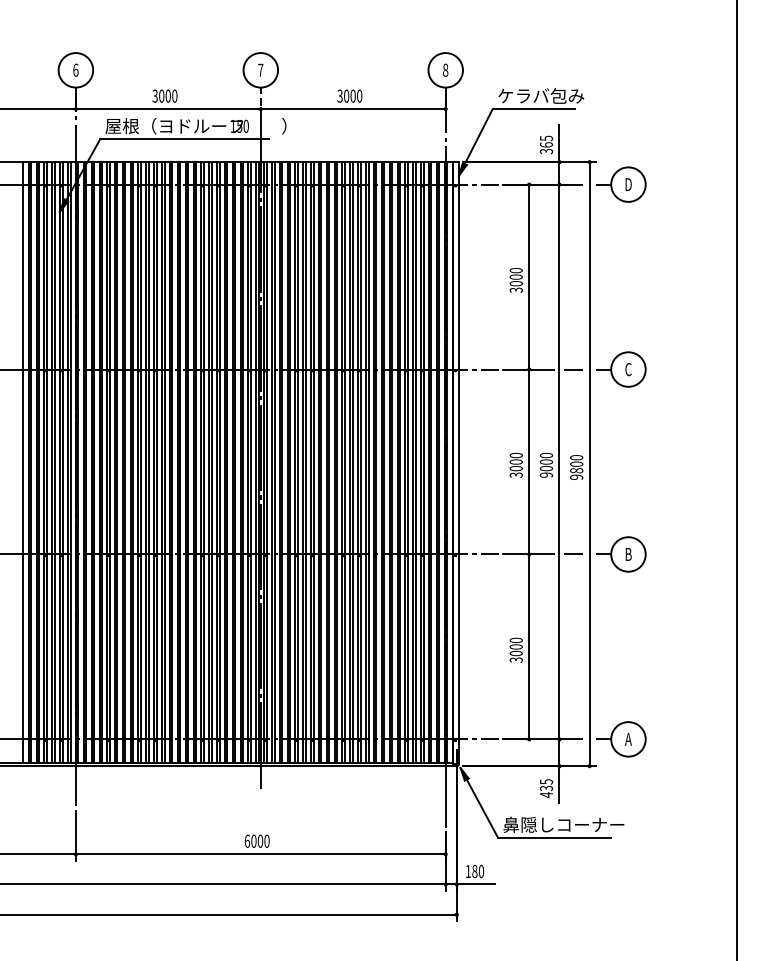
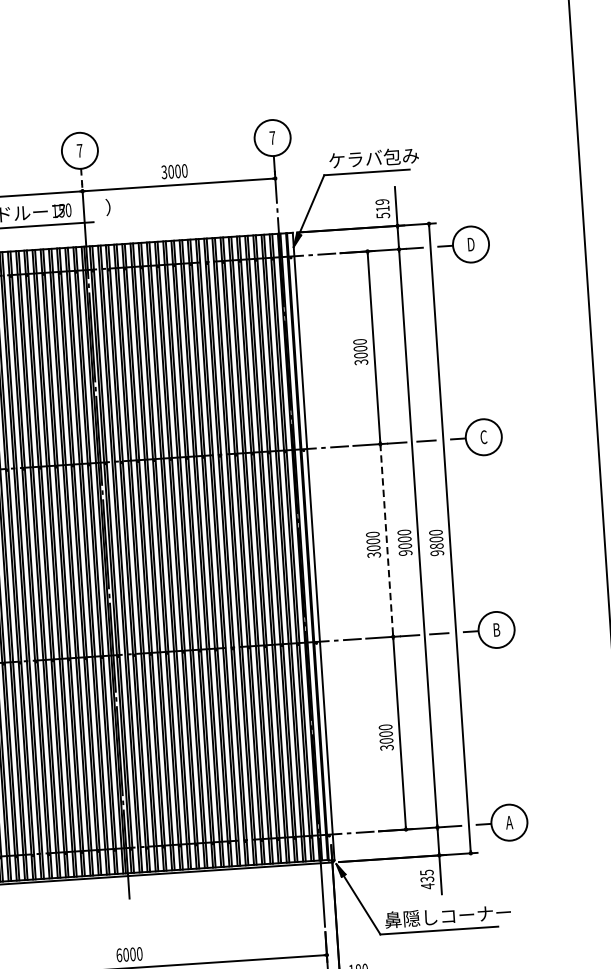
text: (445, 69) -> (272, 137), 8 -> 7
text: (546, 144) -> (382, 208), 365 -> 519
line: (529, 461) -> (387, 539), solid -> dashed

